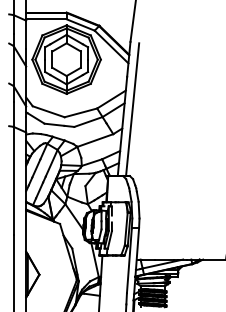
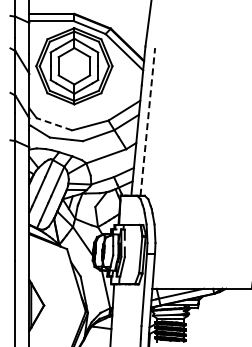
line: (132, 109) -> (147, 121), solid -> dashed
line: (48, 111) -> (54, 124), solid -> dashed

